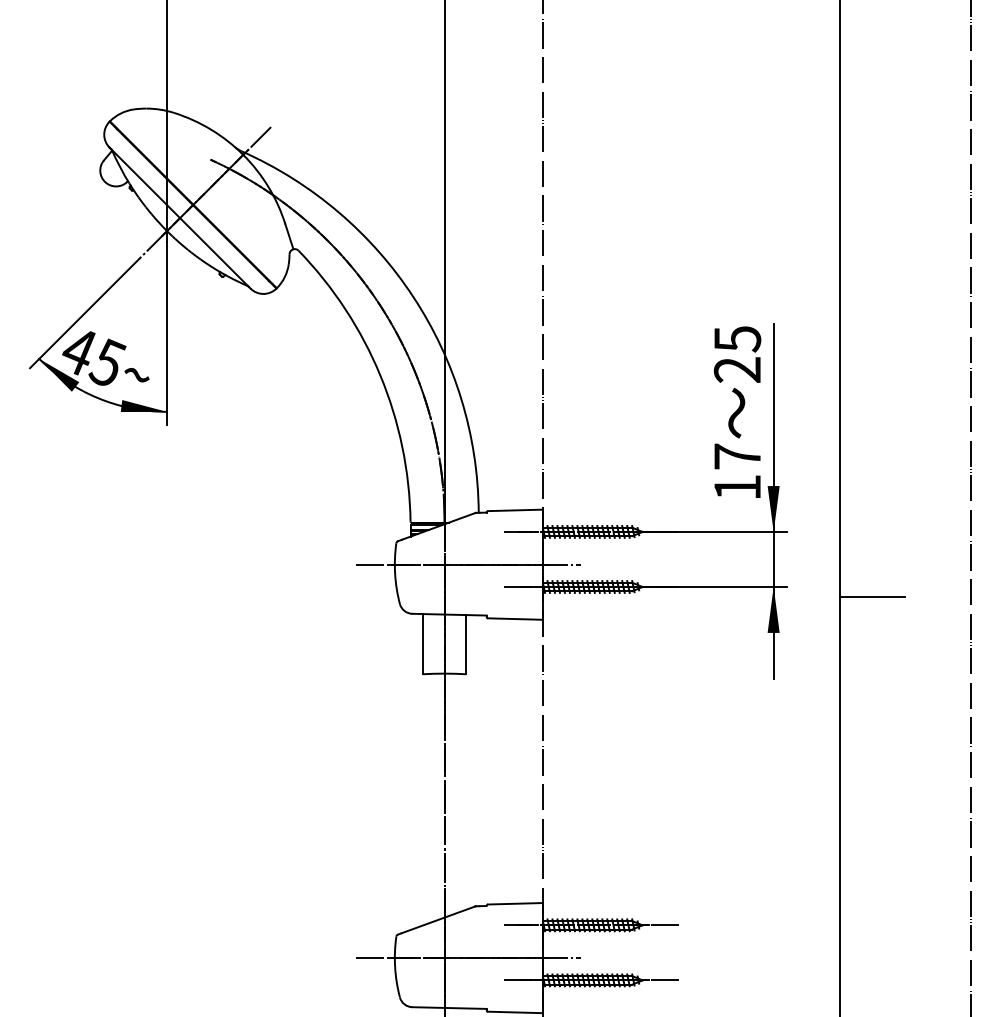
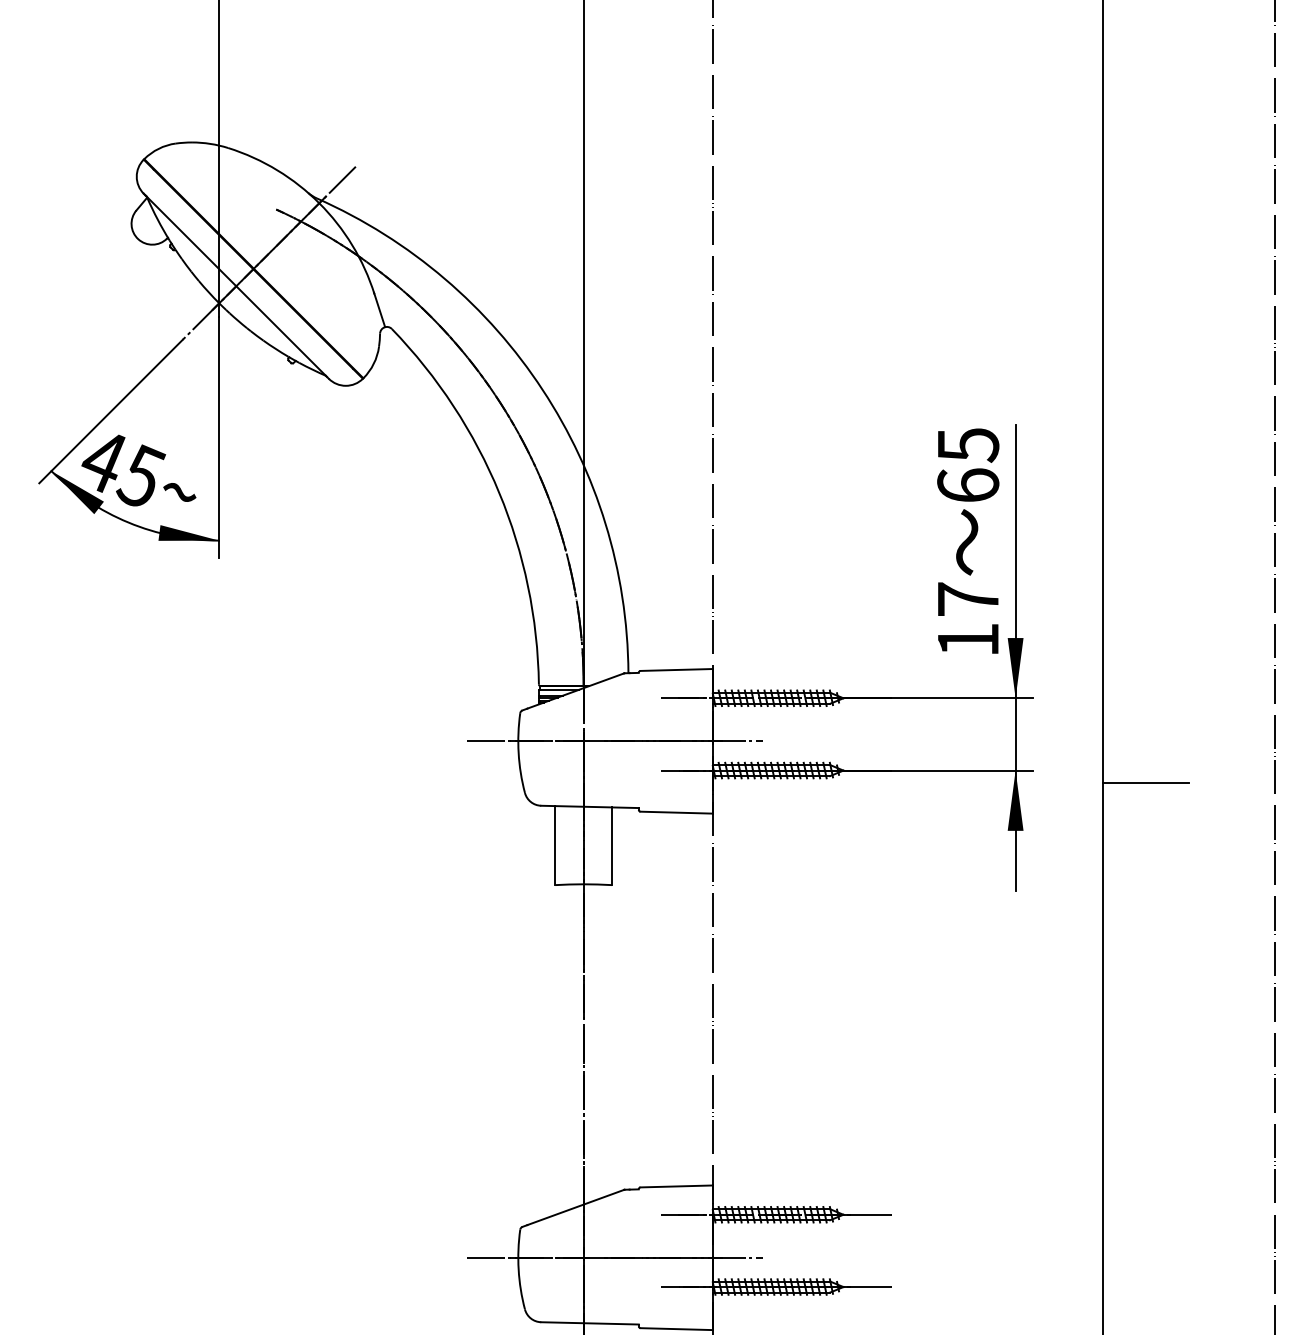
text: (737, 369) -> (968, 485), 25 -> 65

